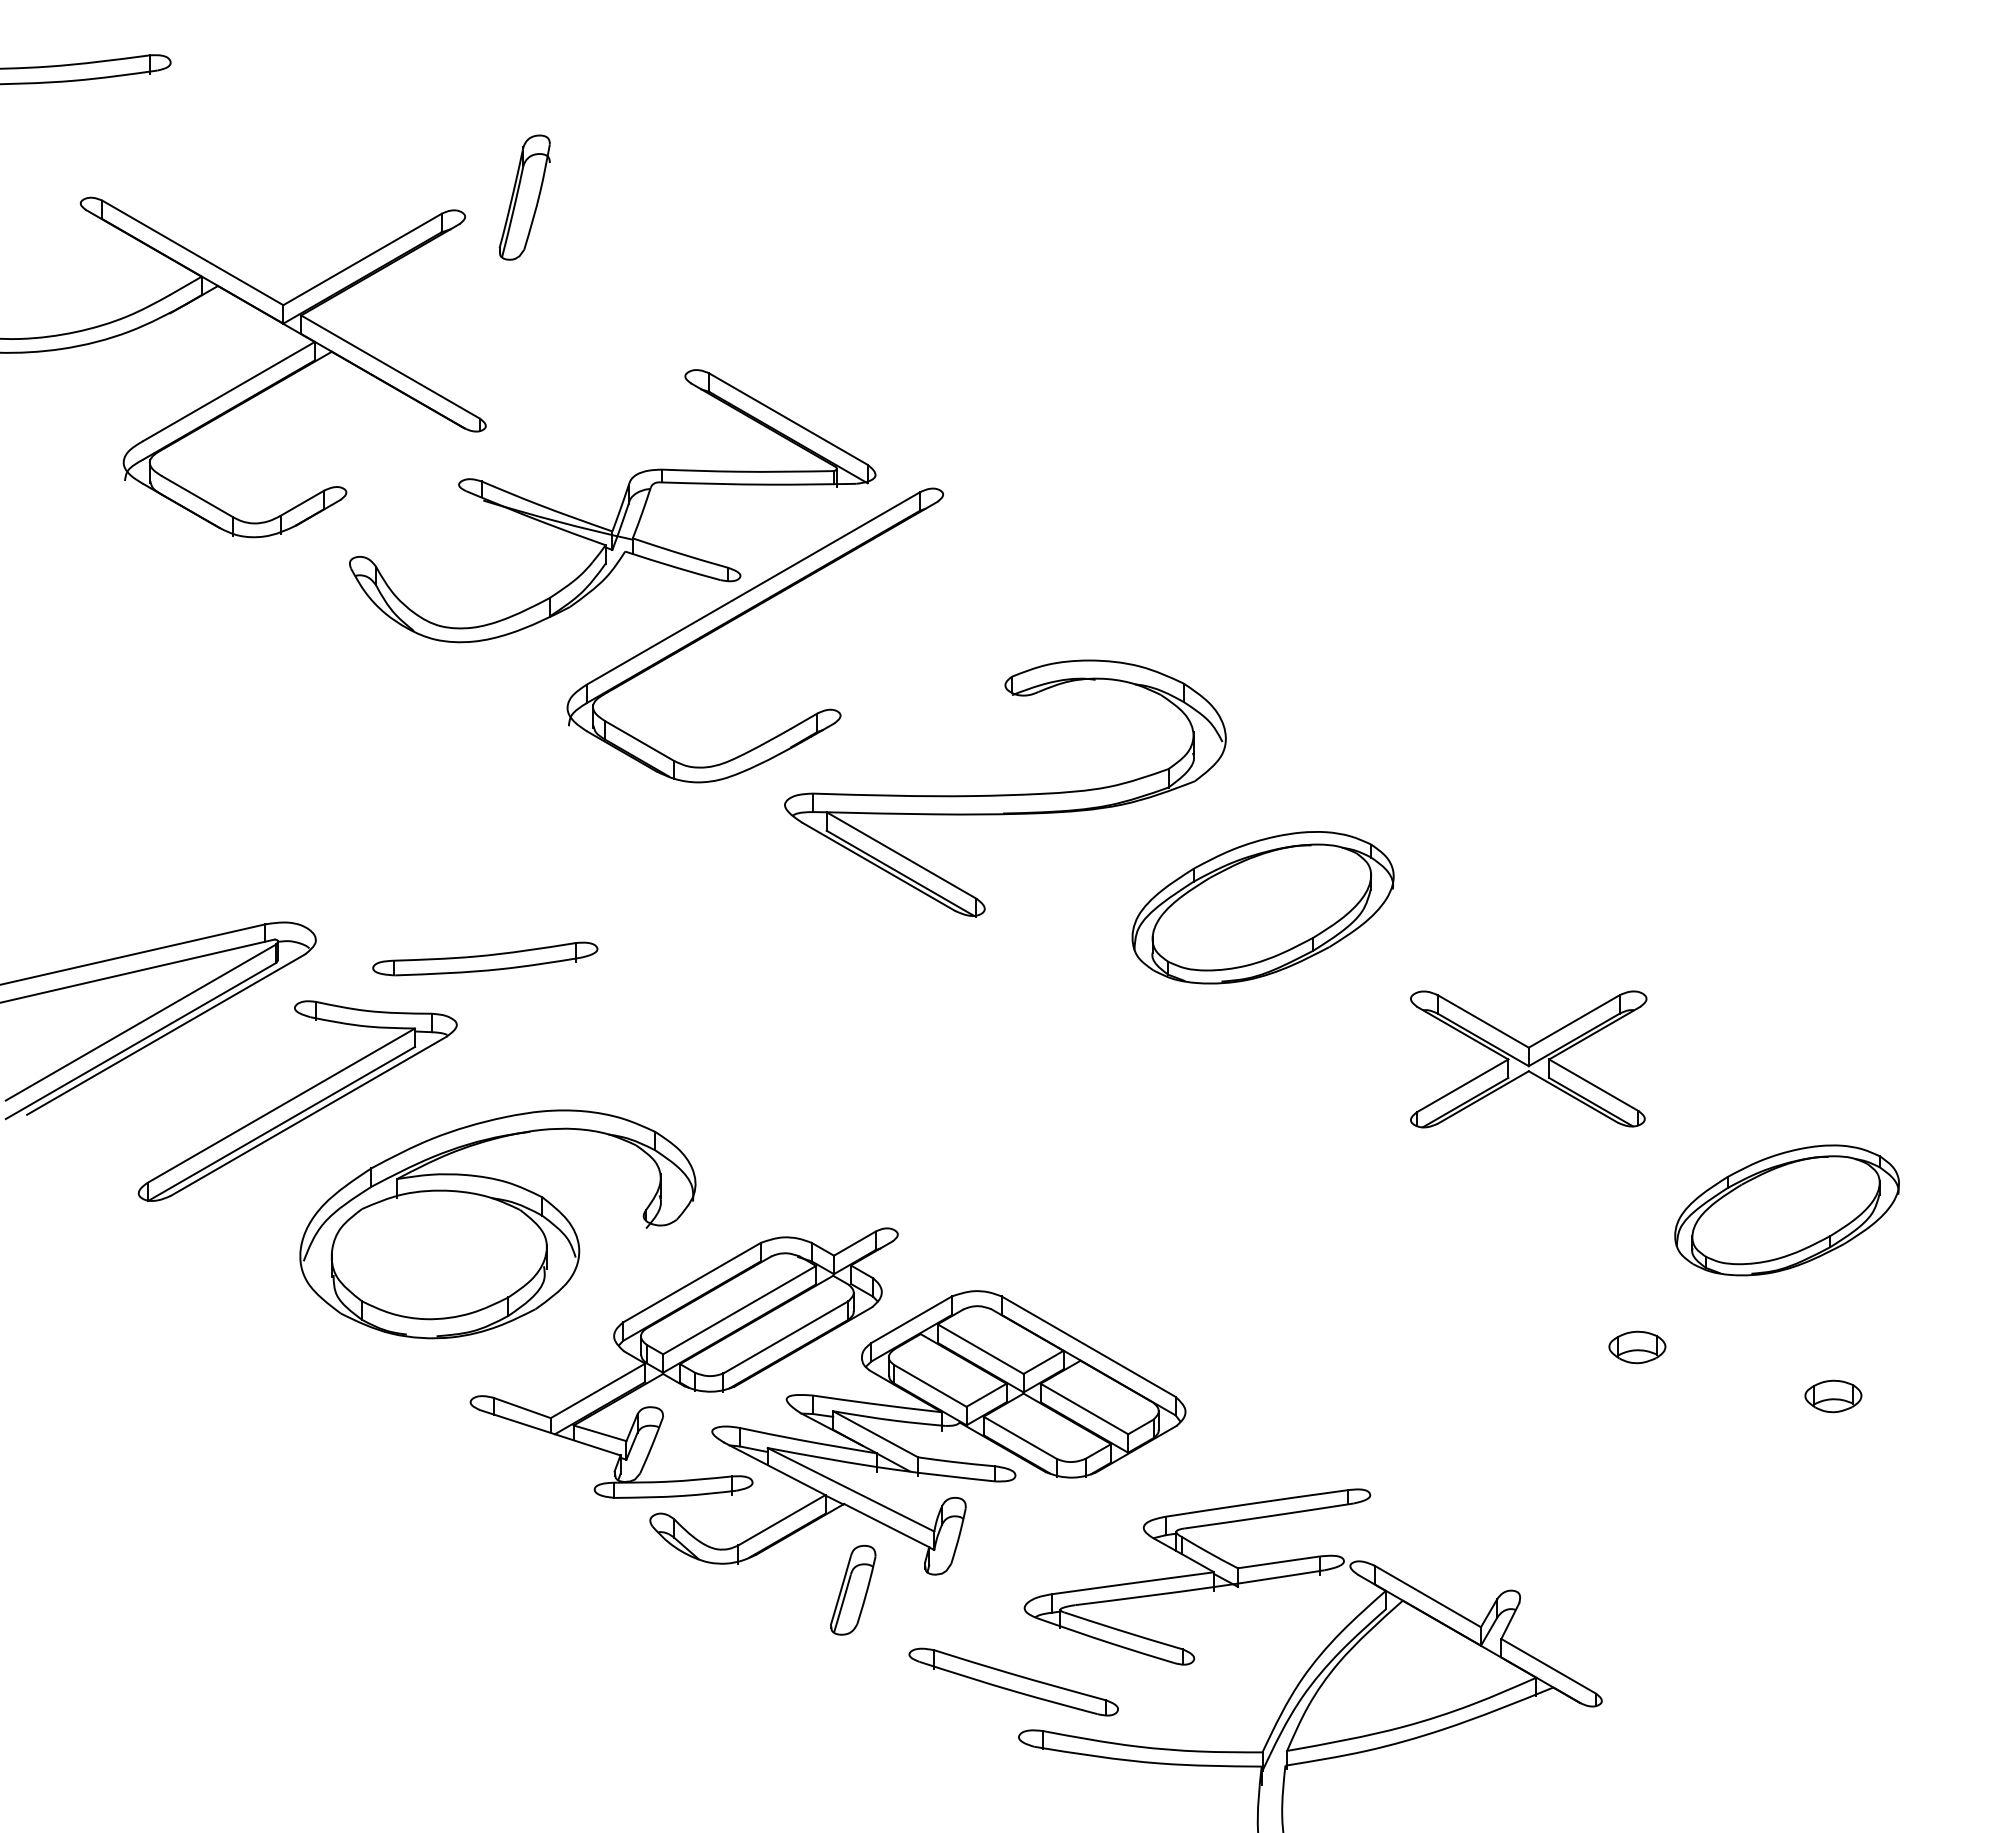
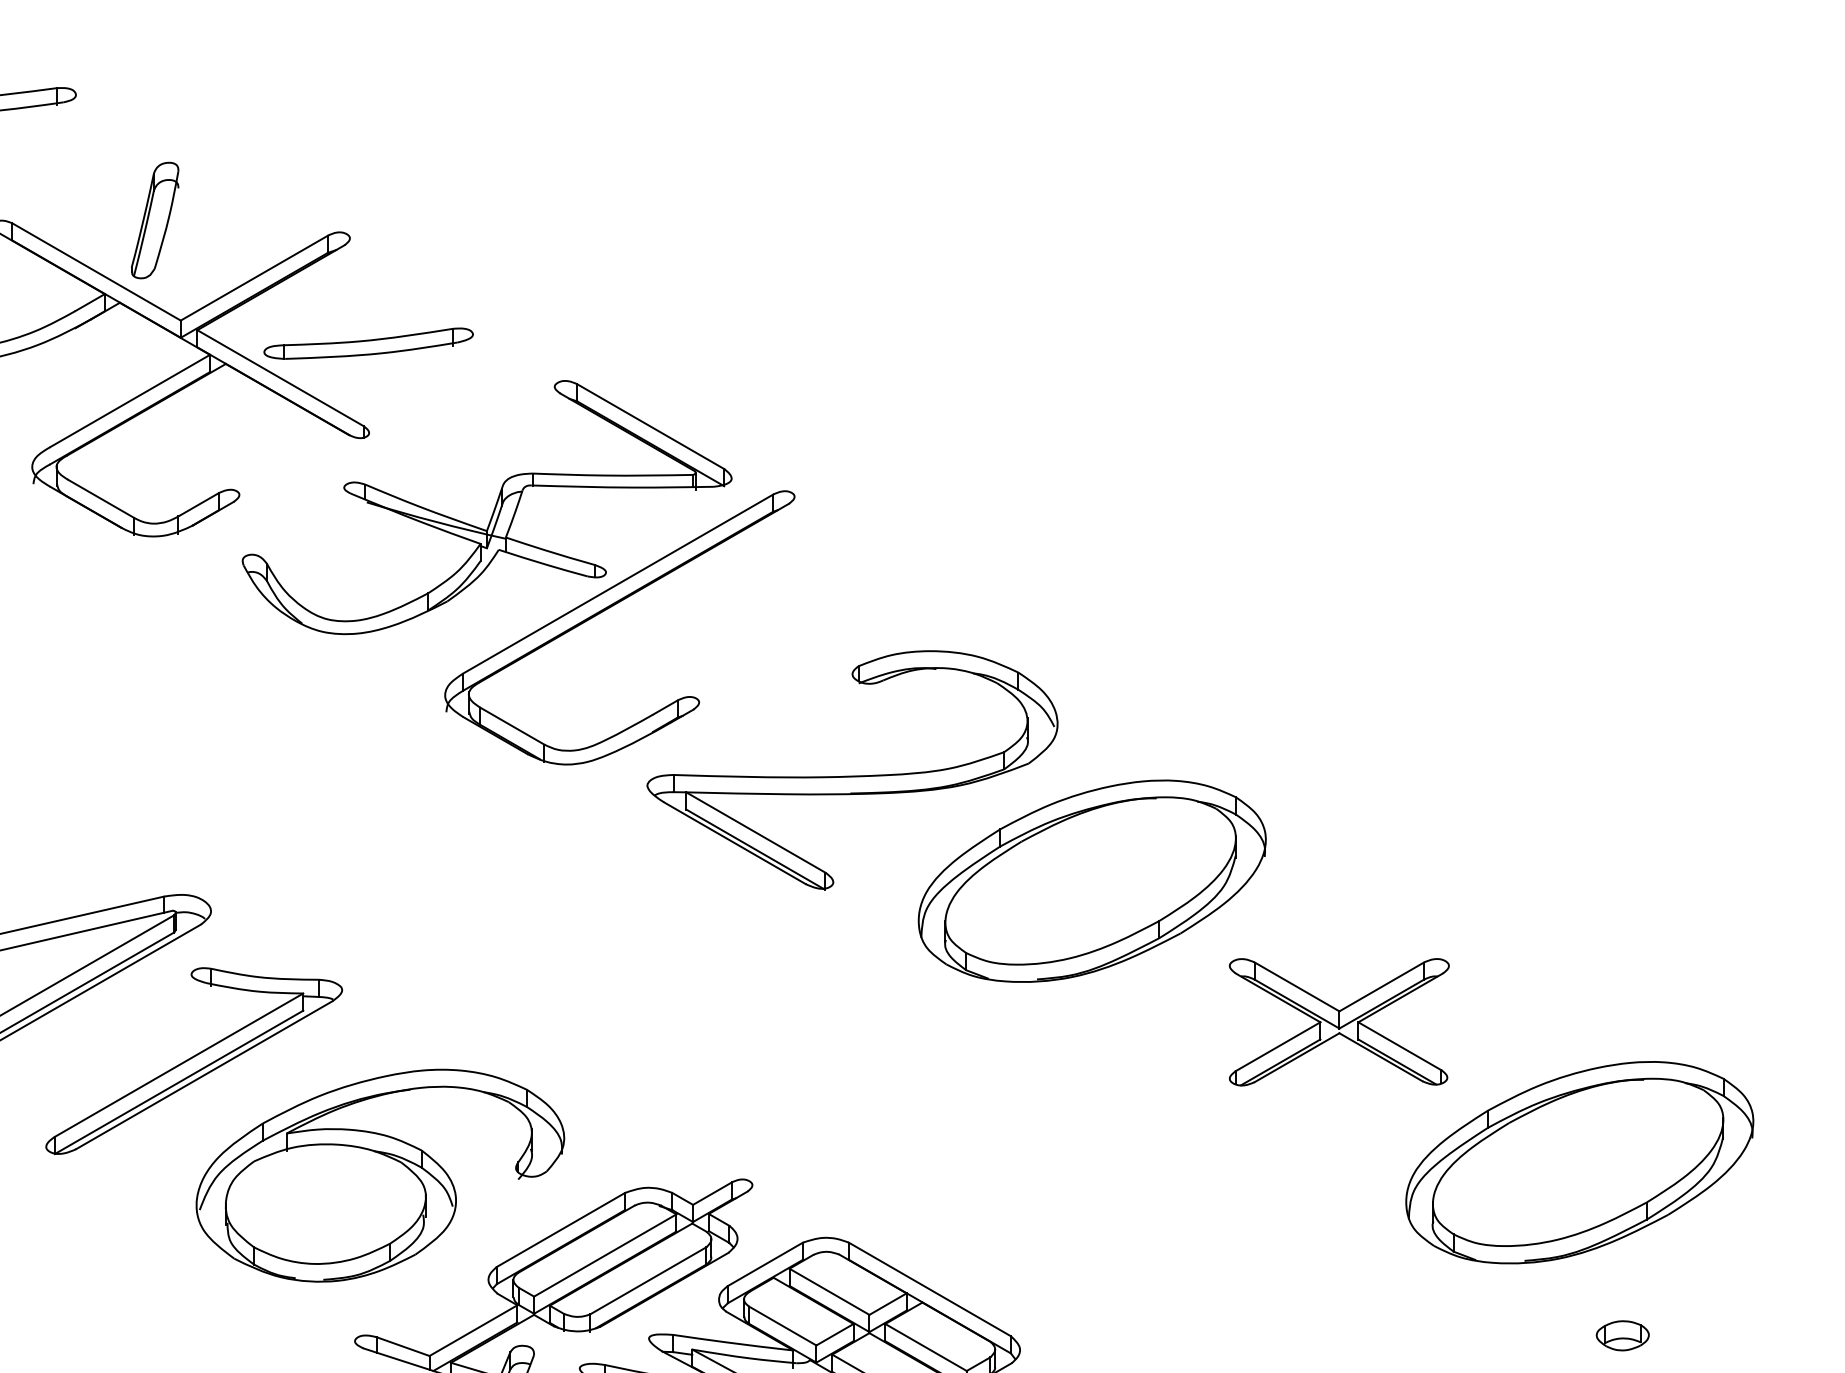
part: (524, 197) -> (154, 220), moved
part: (1262, 907) -> (1091, 880), size x1.43
part: (485, 958) -> (368, 343), moved
part: (1786, 1210) -> (1579, 1162), size x1.67
part: (1637, 1347) -> (1440, 1290), removed

